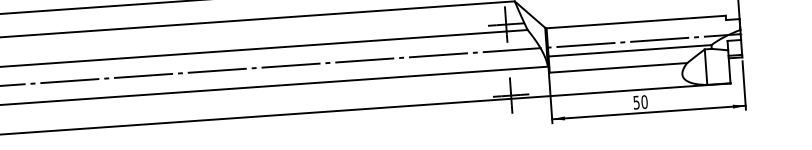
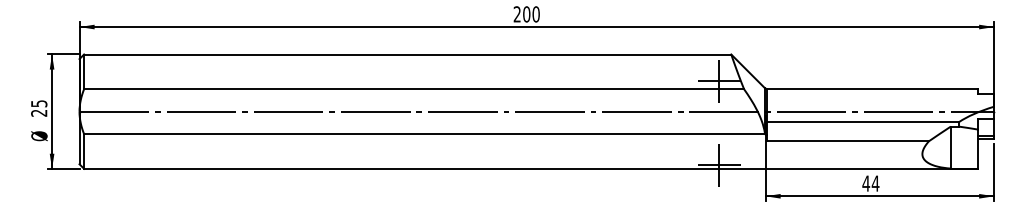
text: (640, 102) -> (870, 183), 50 -> 44

